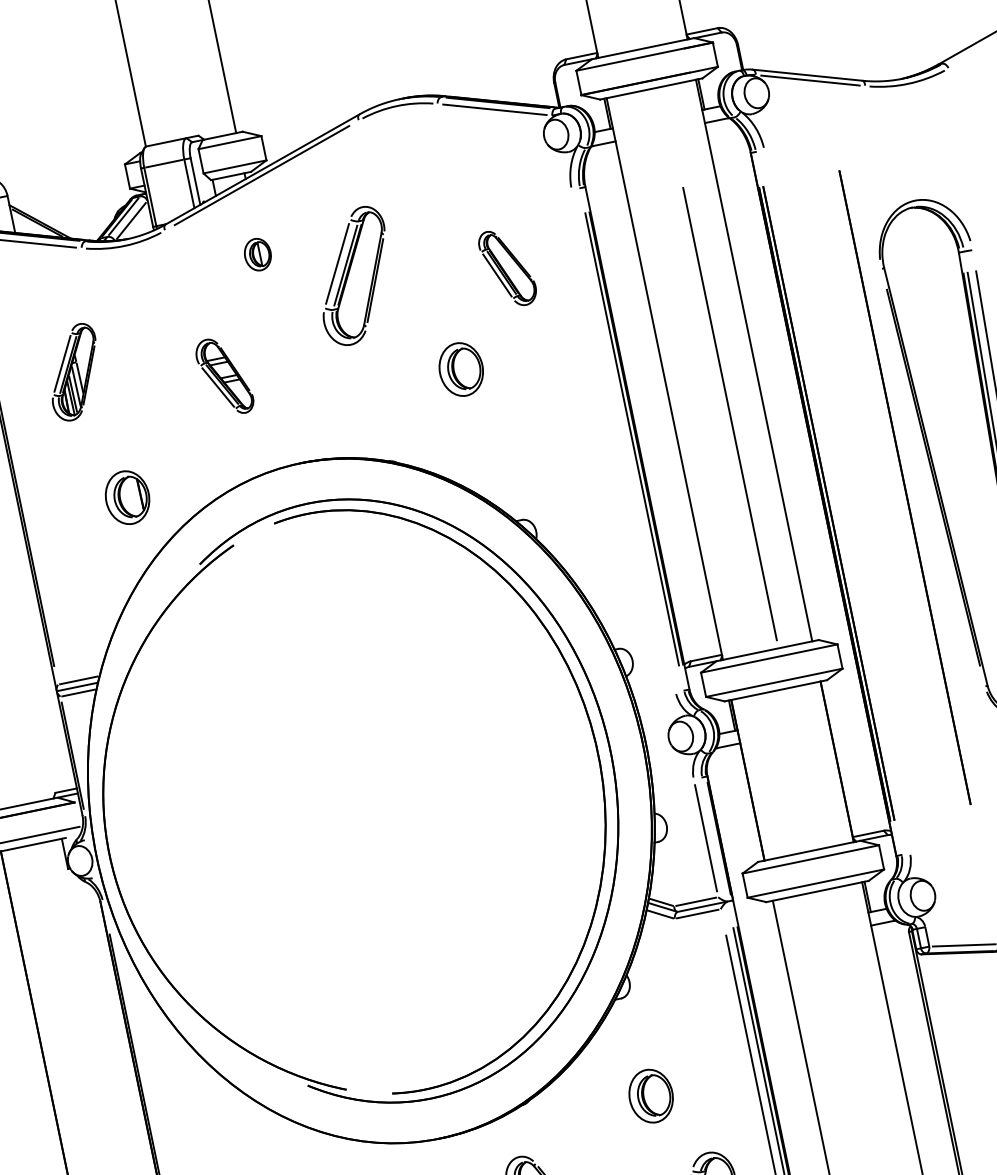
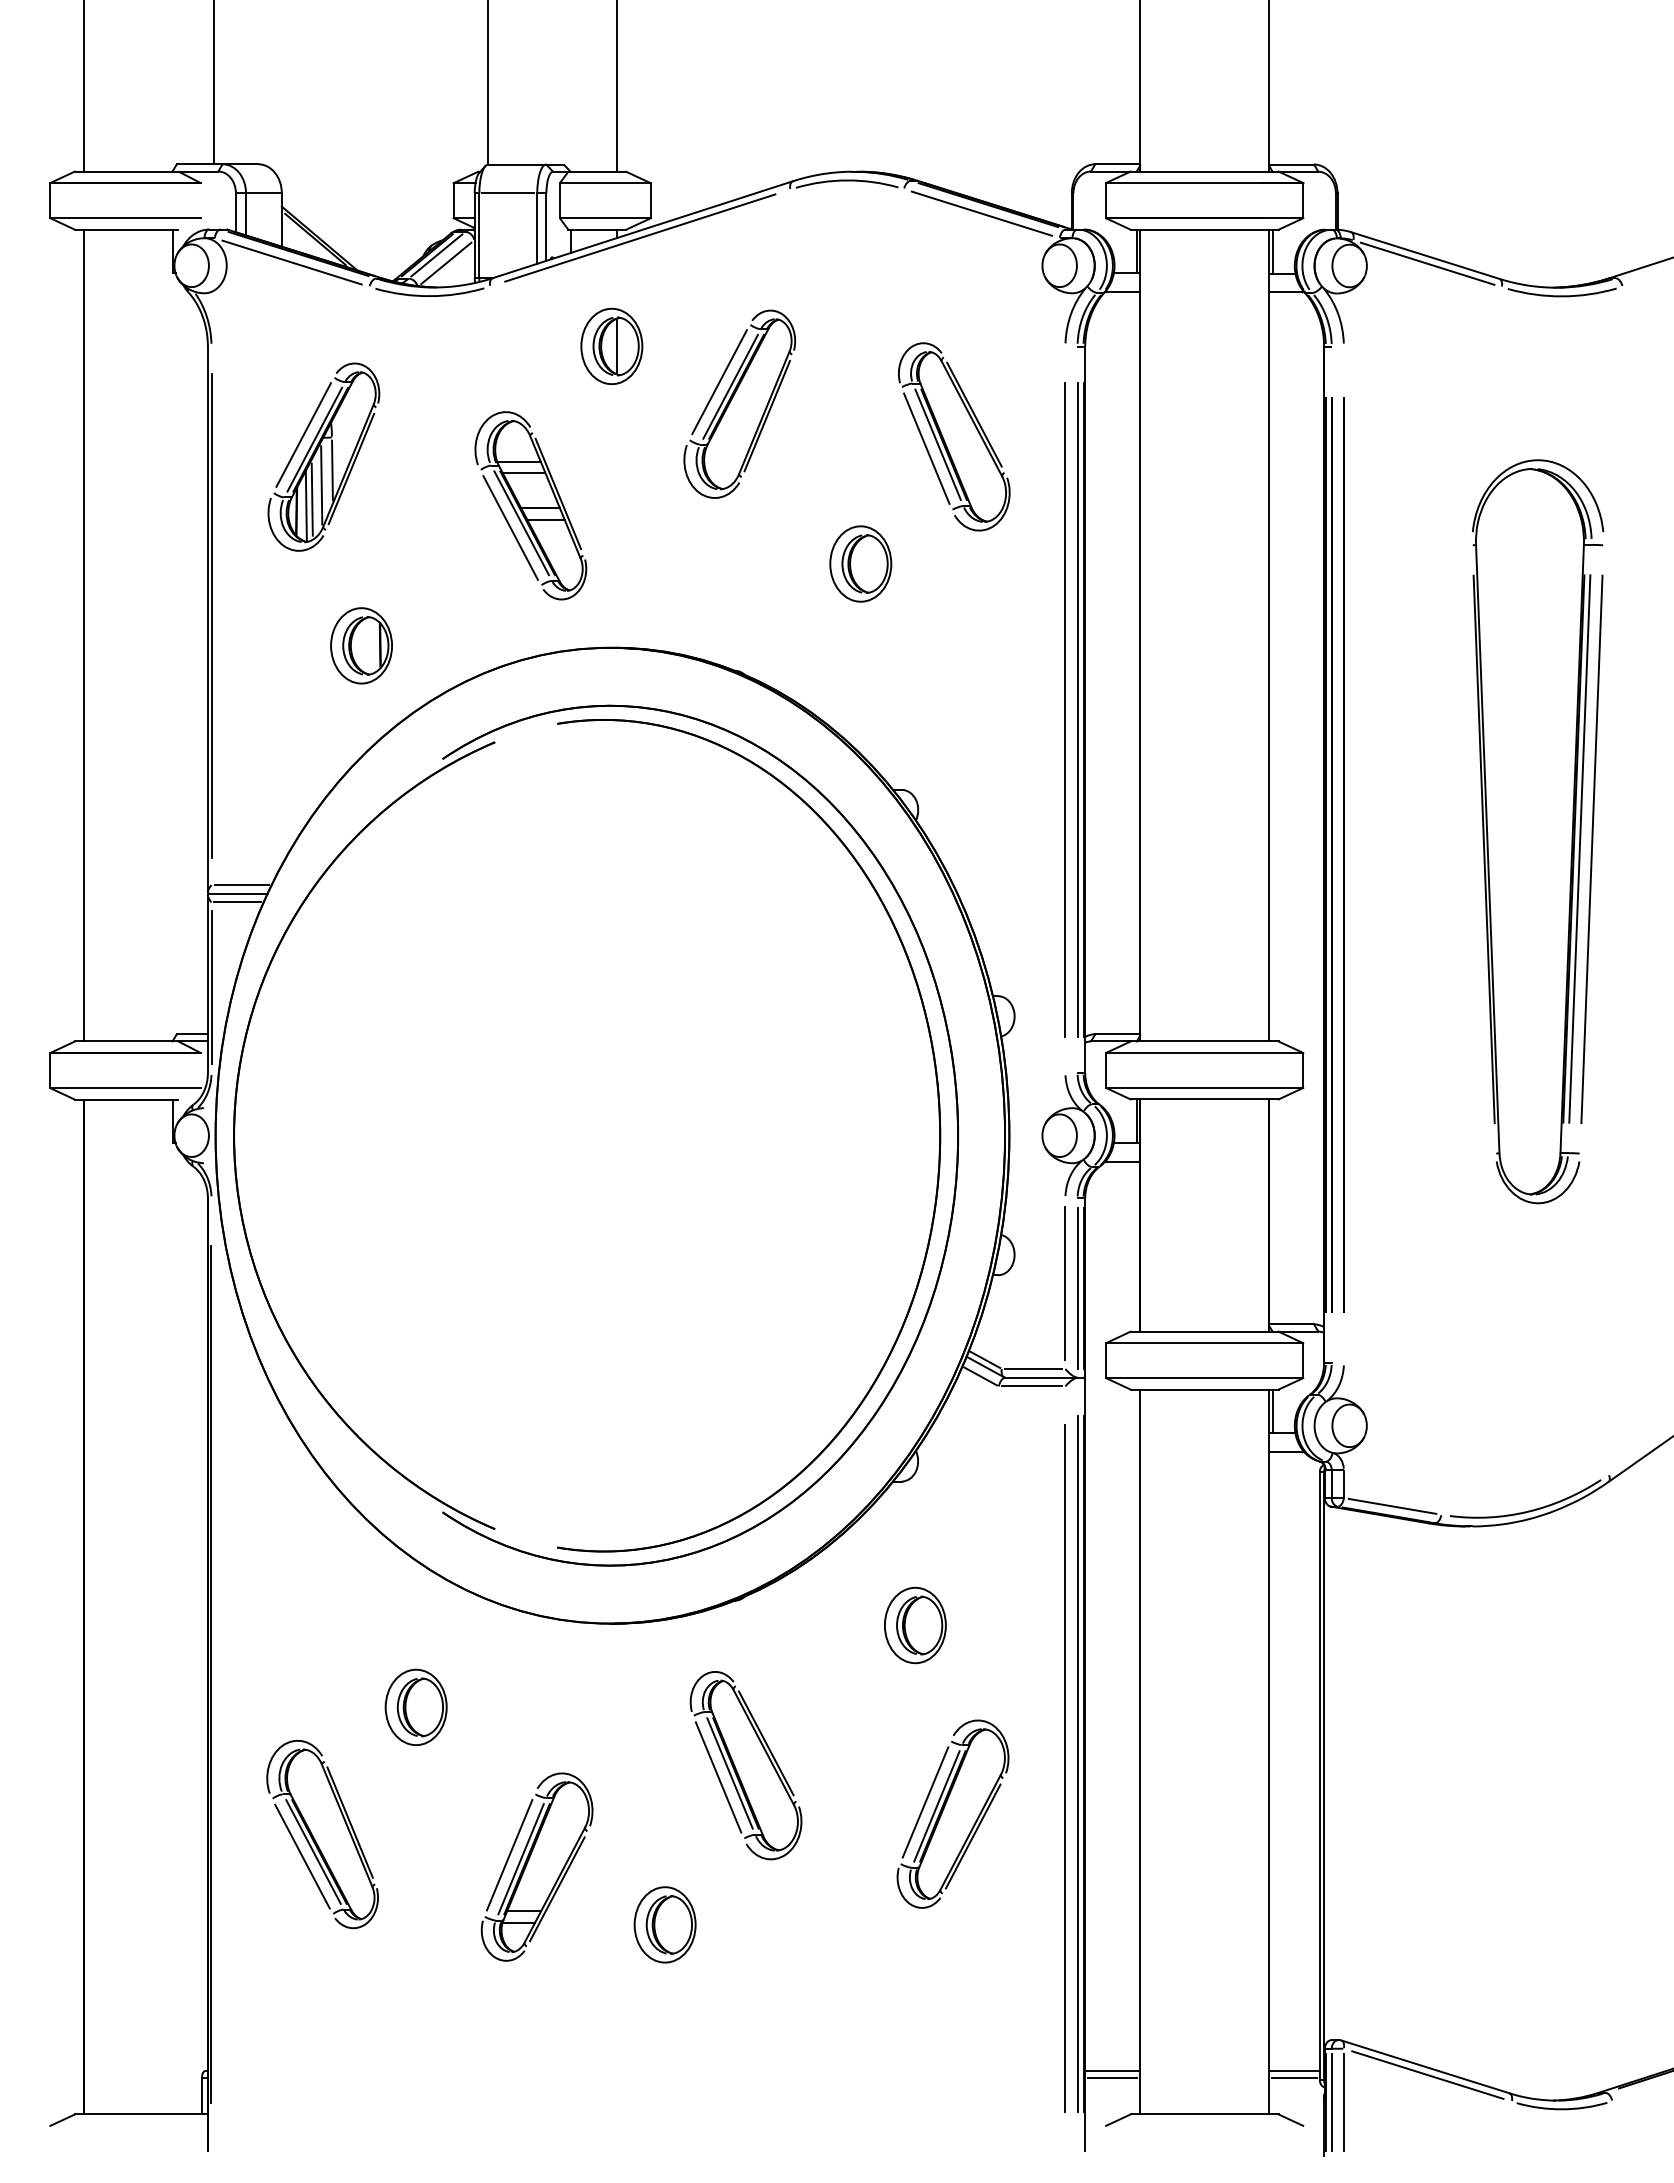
part: (257, 254) -> (611, 346), size x1.67
part: (507, 267) -> (954, 436), size x1.67
part: (74, 372) -> (323, 456), size x1.43
part: (224, 376) -> (530, 505), size x1.67
line: (729, 413) -> (1064, 709), moved
line: (904, 487) -> (1343, 854), moved
line: (714, 839) -> (1077, 1287), added

